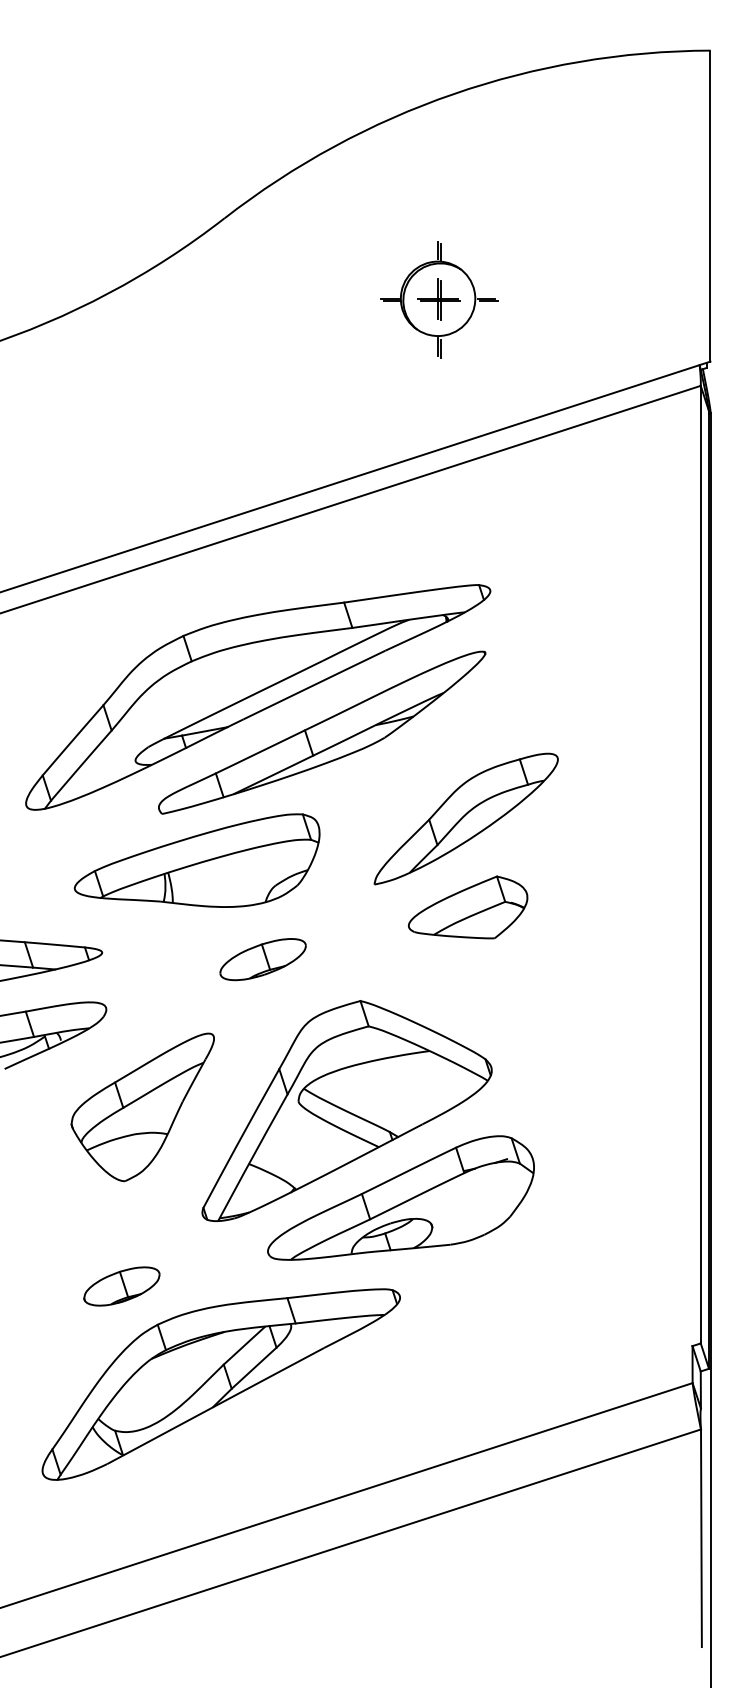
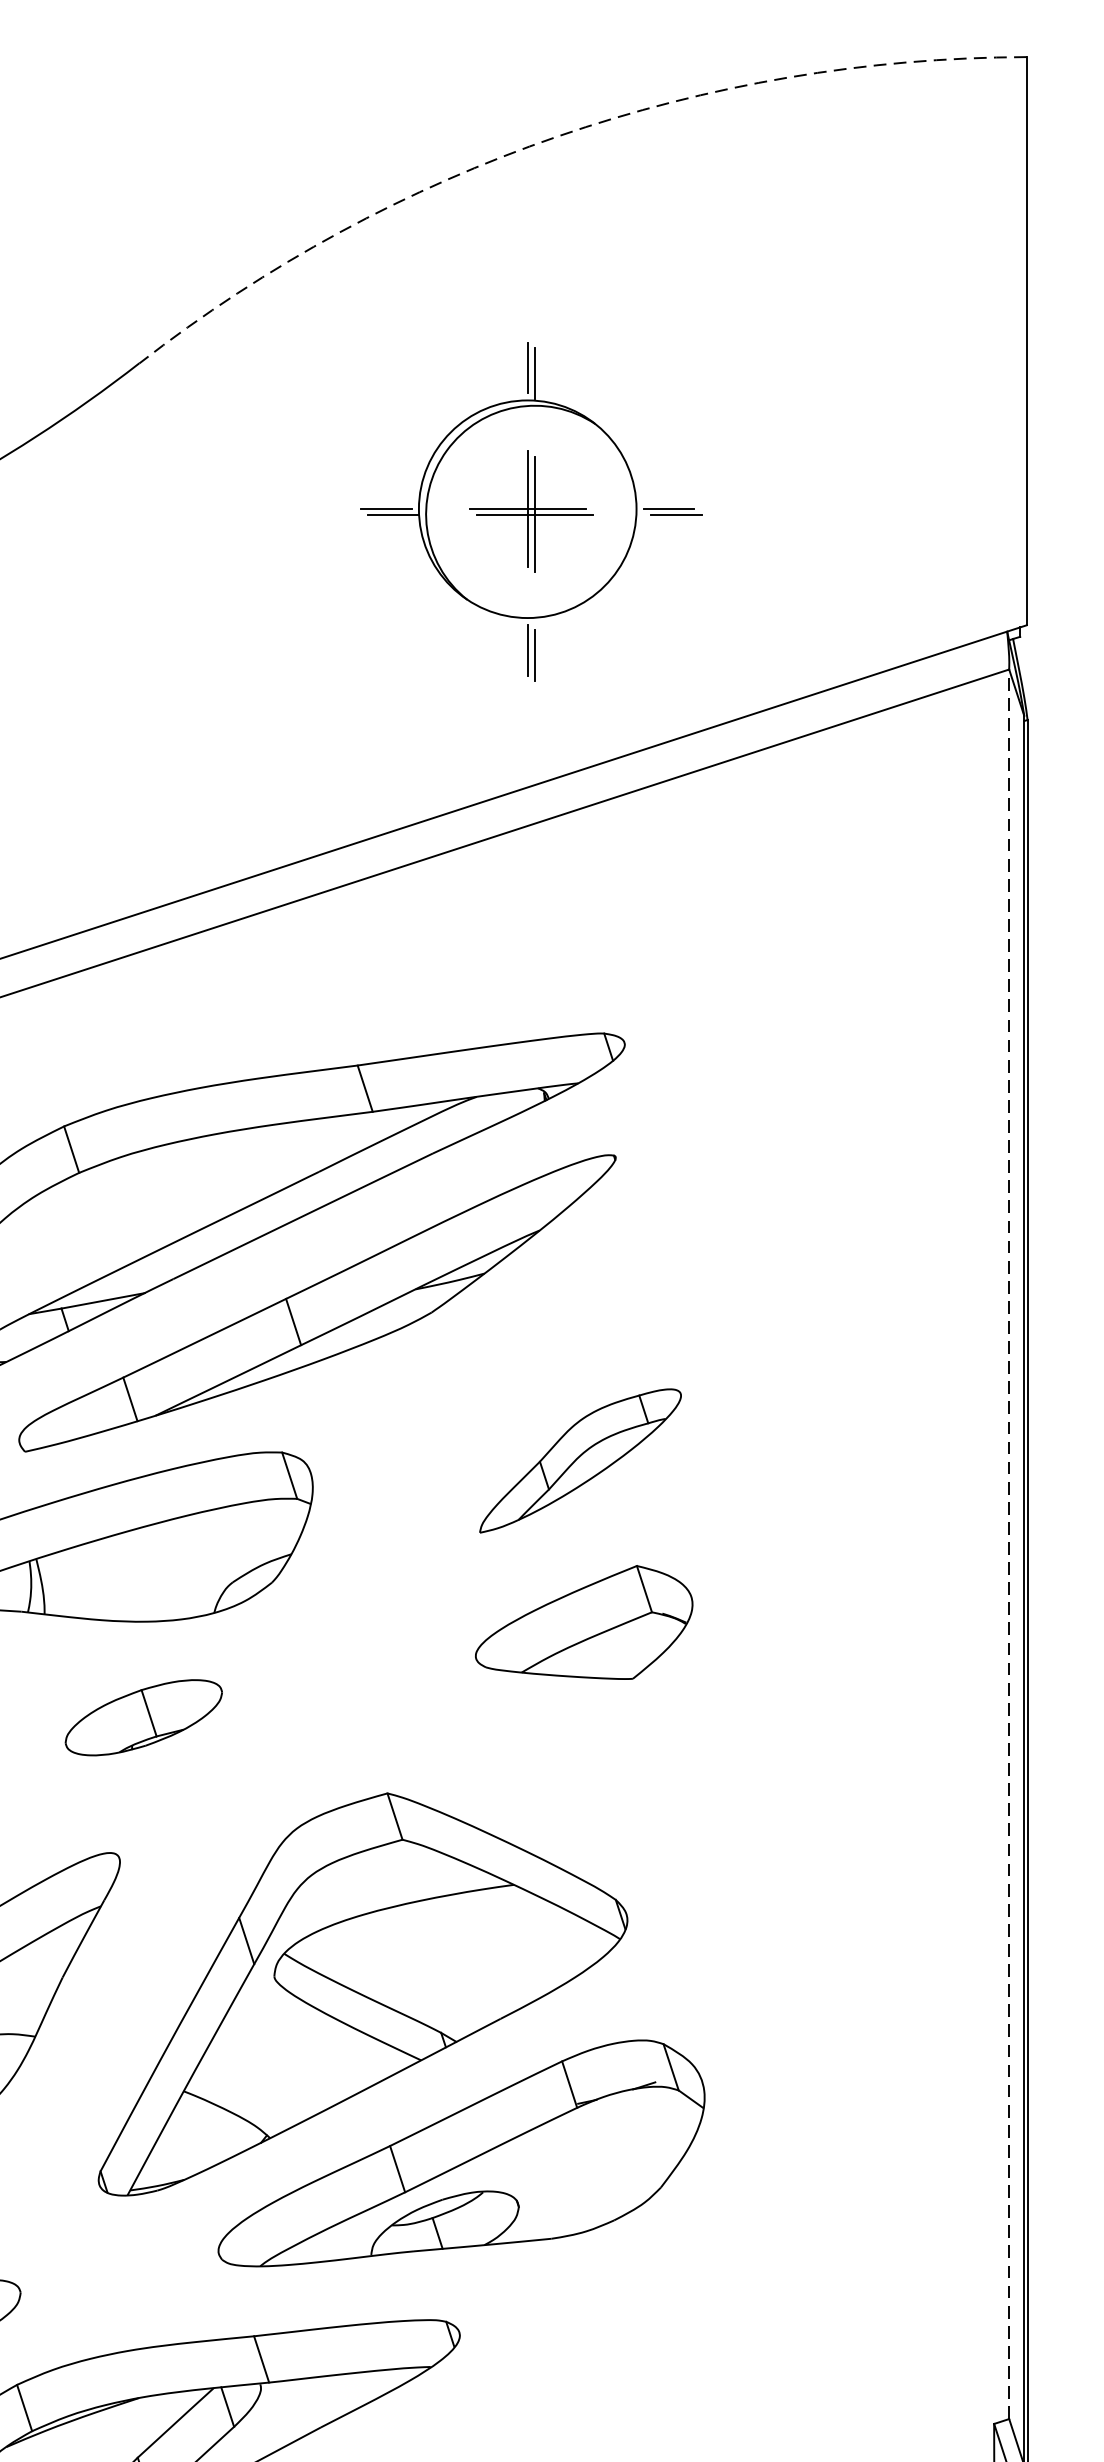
arc: (453, 94) -> (557, 137), solid -> dashed
part: (439, 299) -> (531, 511), size x1.6
part: (465, 818) -> (579, 1459), size x0.6
line: (700, 864) -> (1008, 1544), solid -> dashed
part: (262, 959) -> (142, 1717), moved

